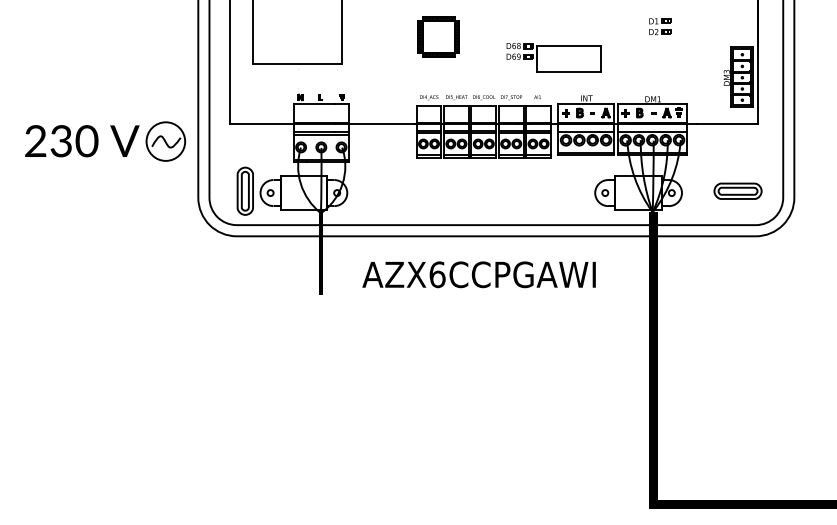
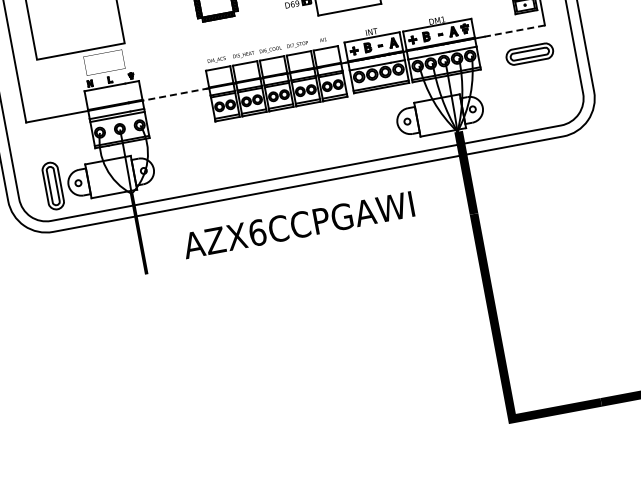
line: (382, 123) -> (175, 94), solid -> dashed
line: (727, 123) -> (514, 30), solid -> dashed
part: (737, 190) -> (529, 53), moved

